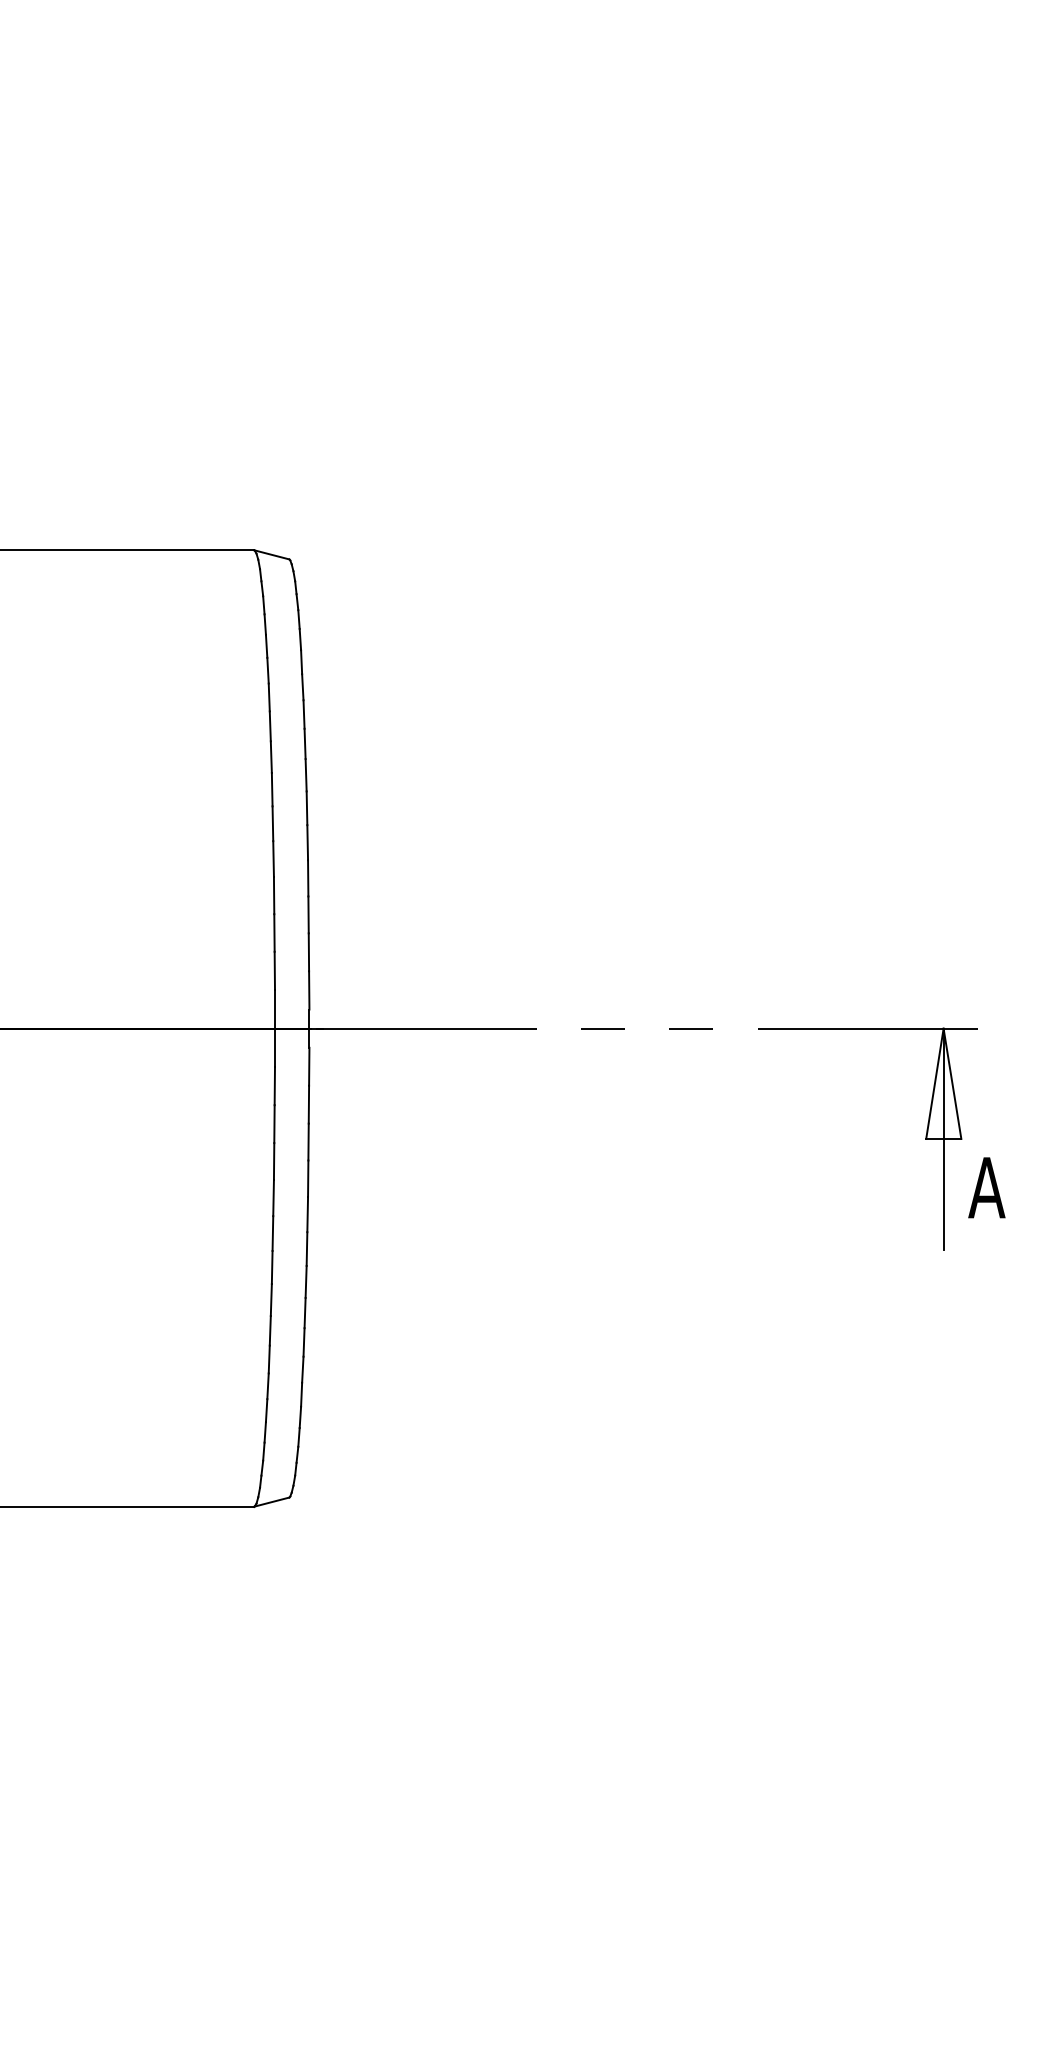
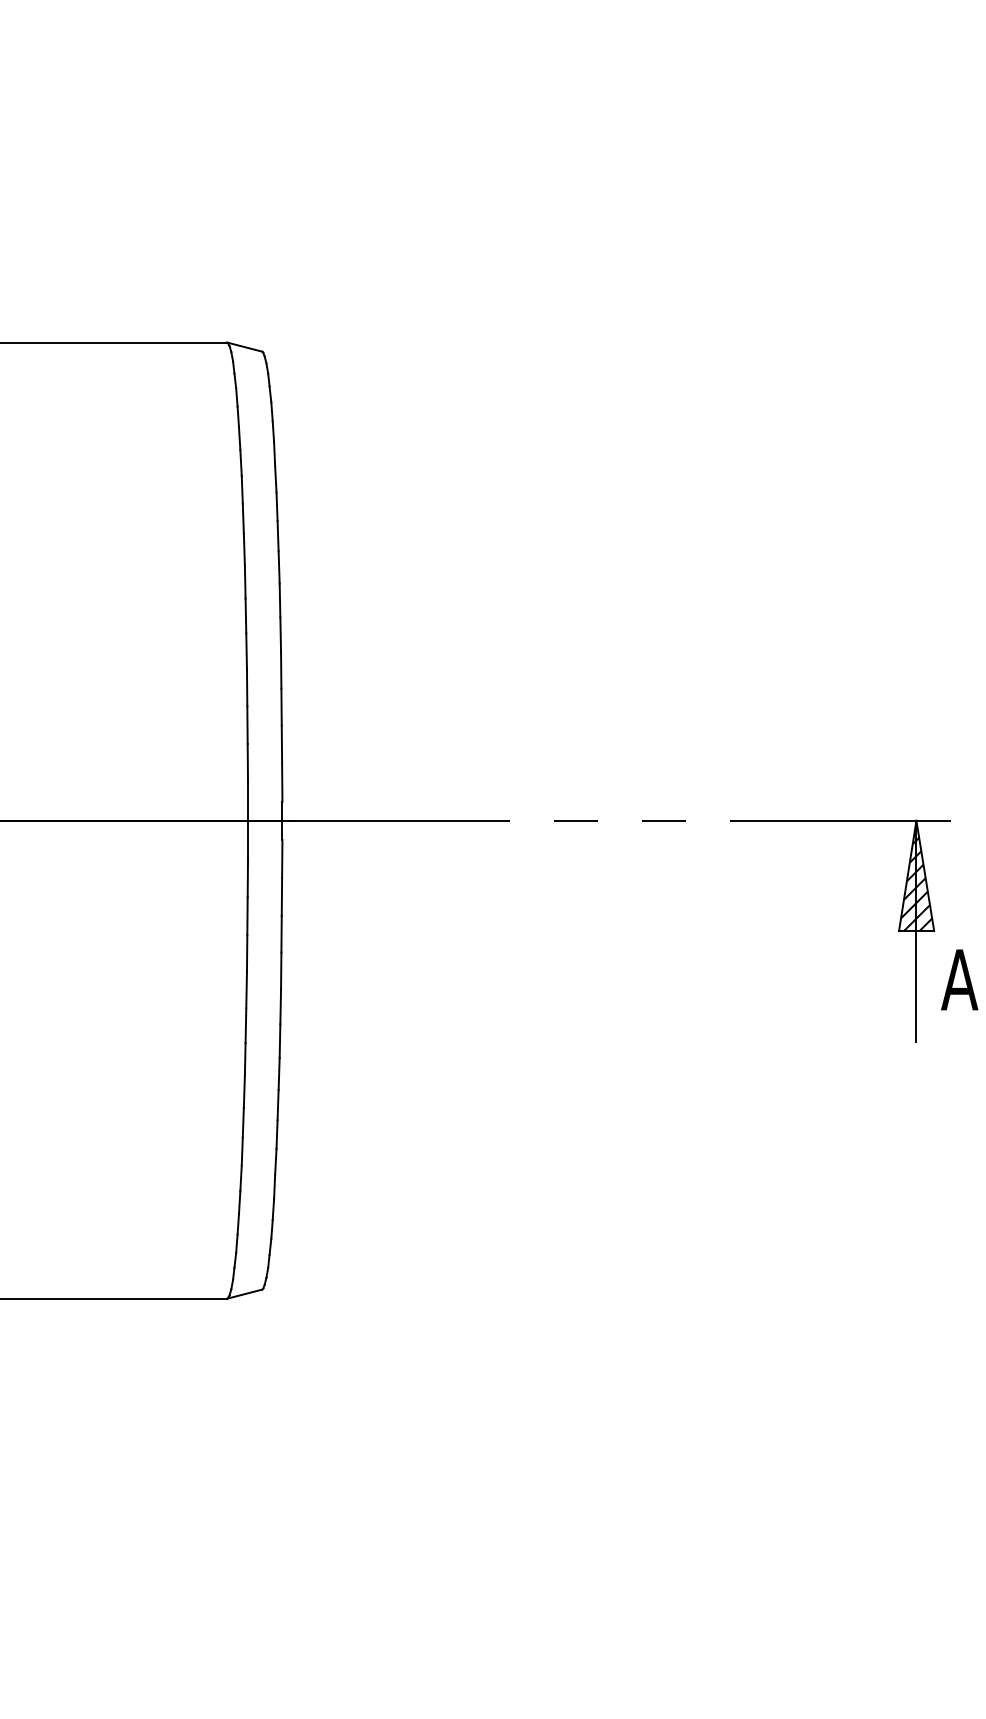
hatch: (943, 1085) -> (916, 877), added

